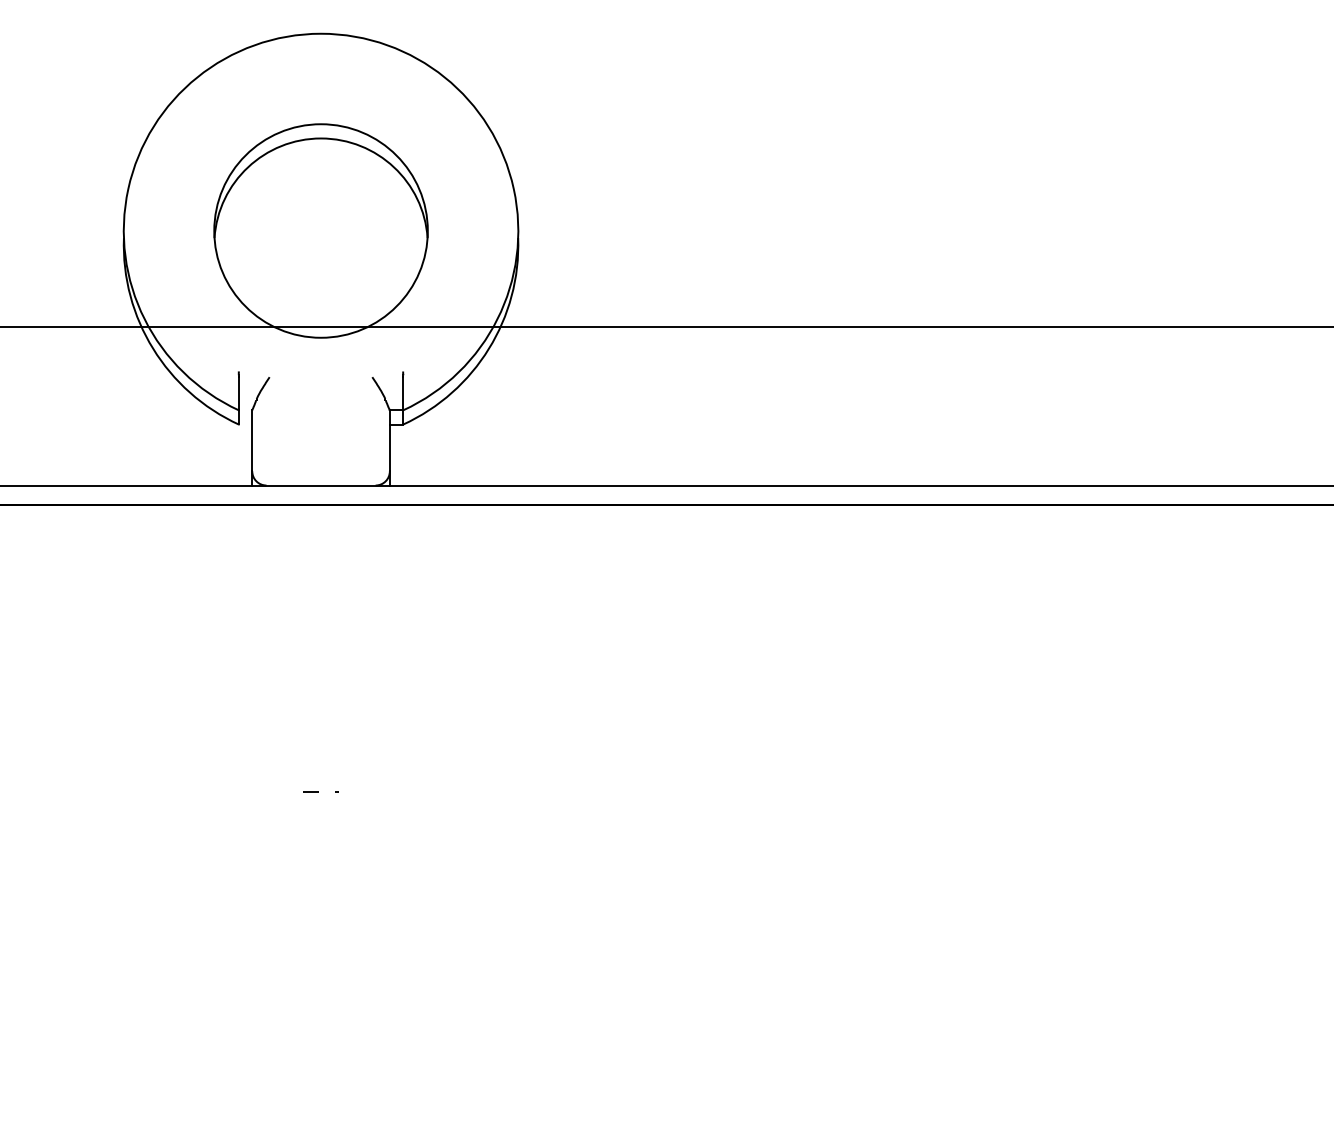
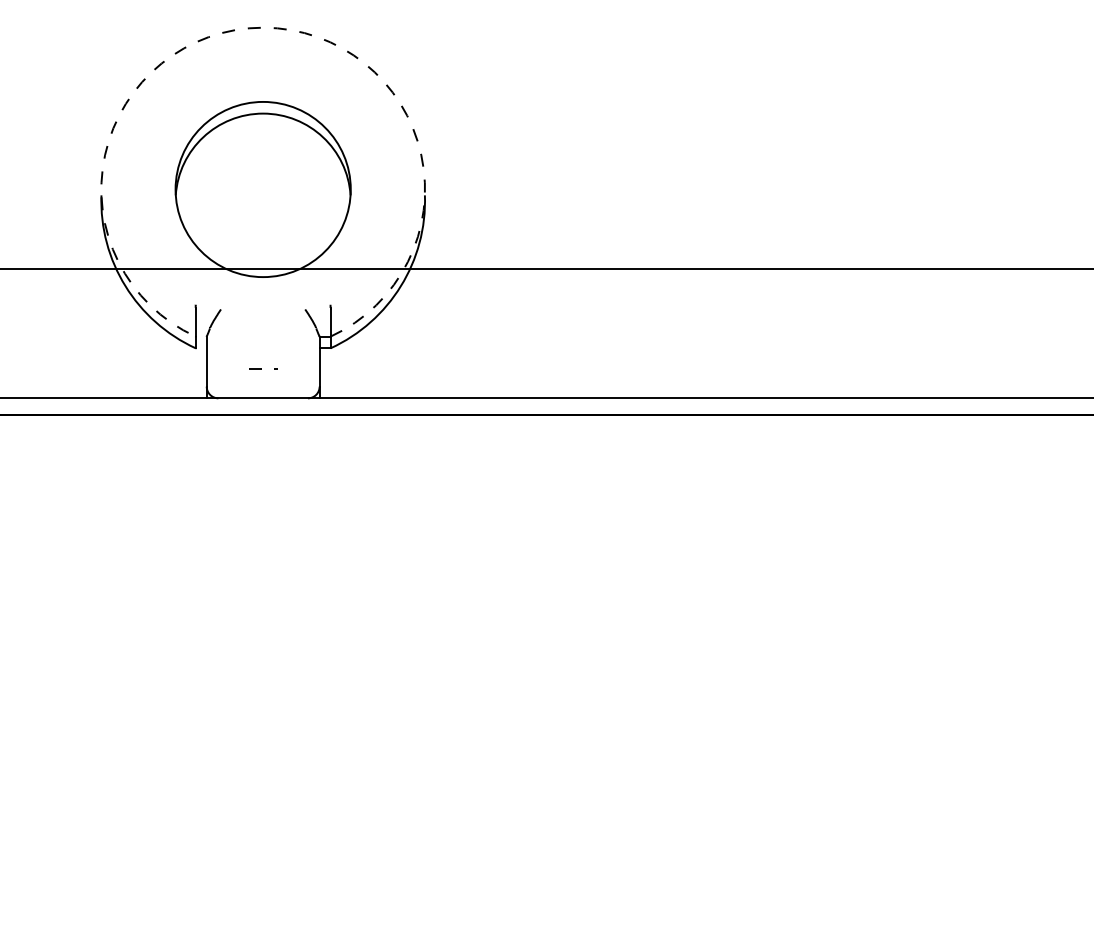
arc: (321, 33) -> (263, 27), solid -> dashed
line: (318, 791) -> (261, 367), moved

